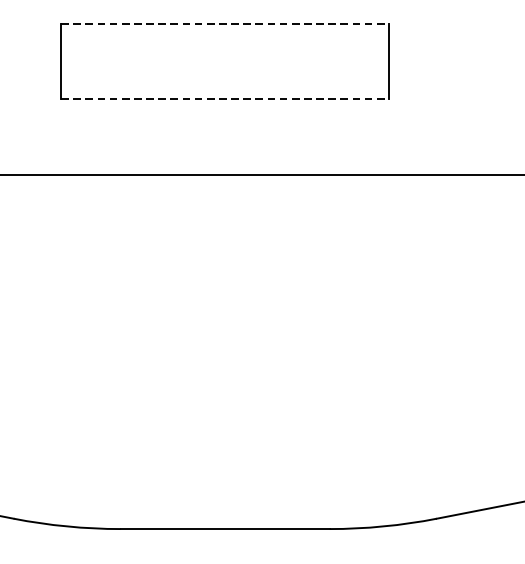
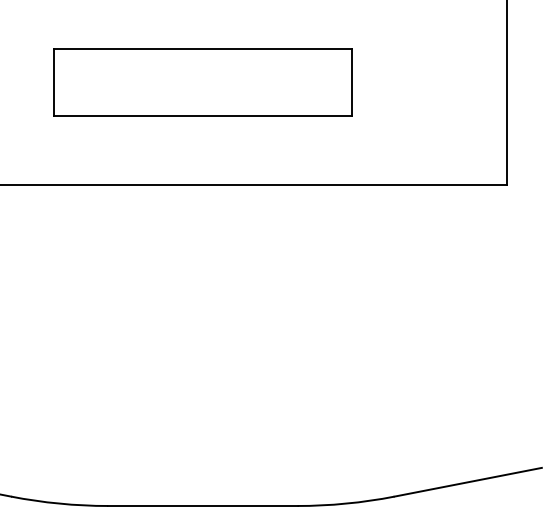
line: (224, 24) -> (202, 48), dashed -> solid
line: (224, 99) -> (202, 116), dashed -> solid

